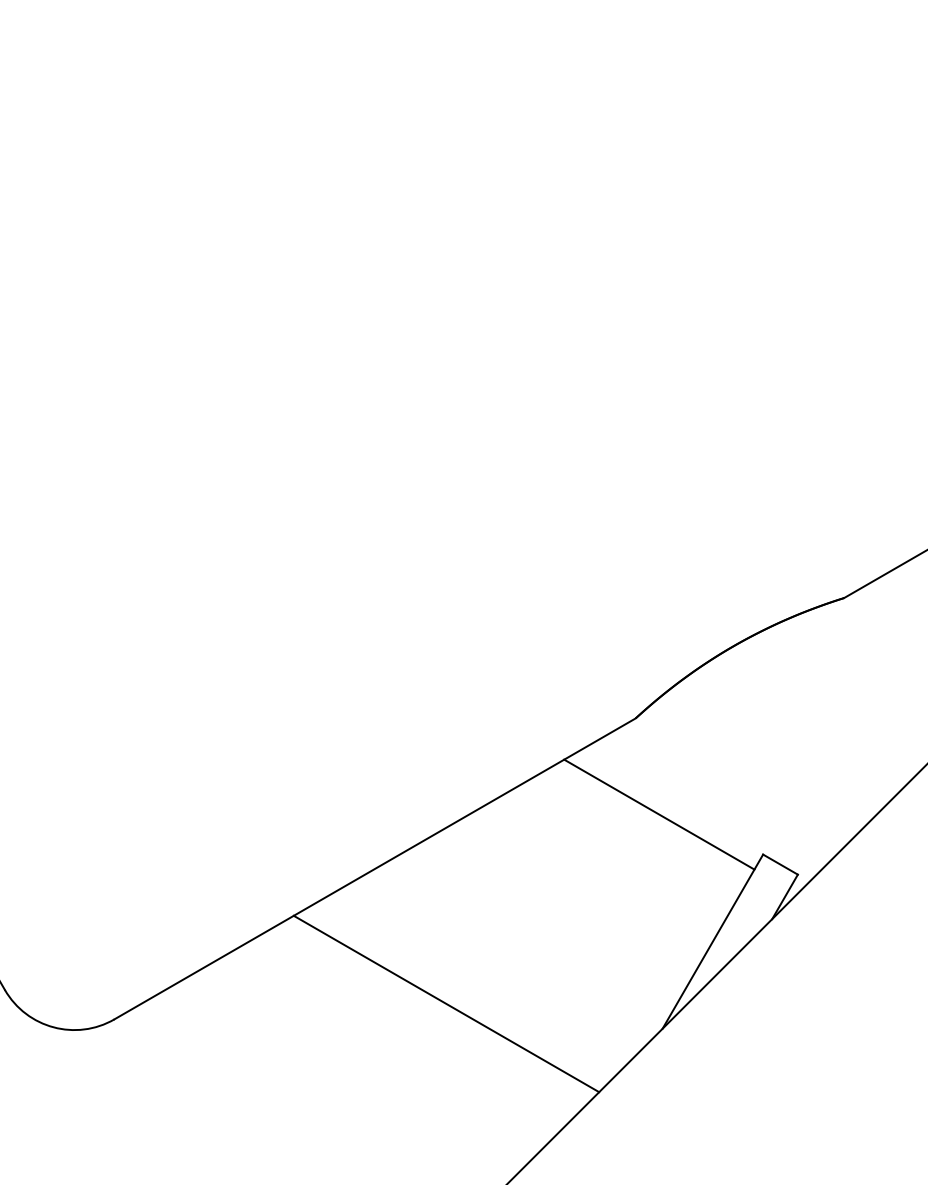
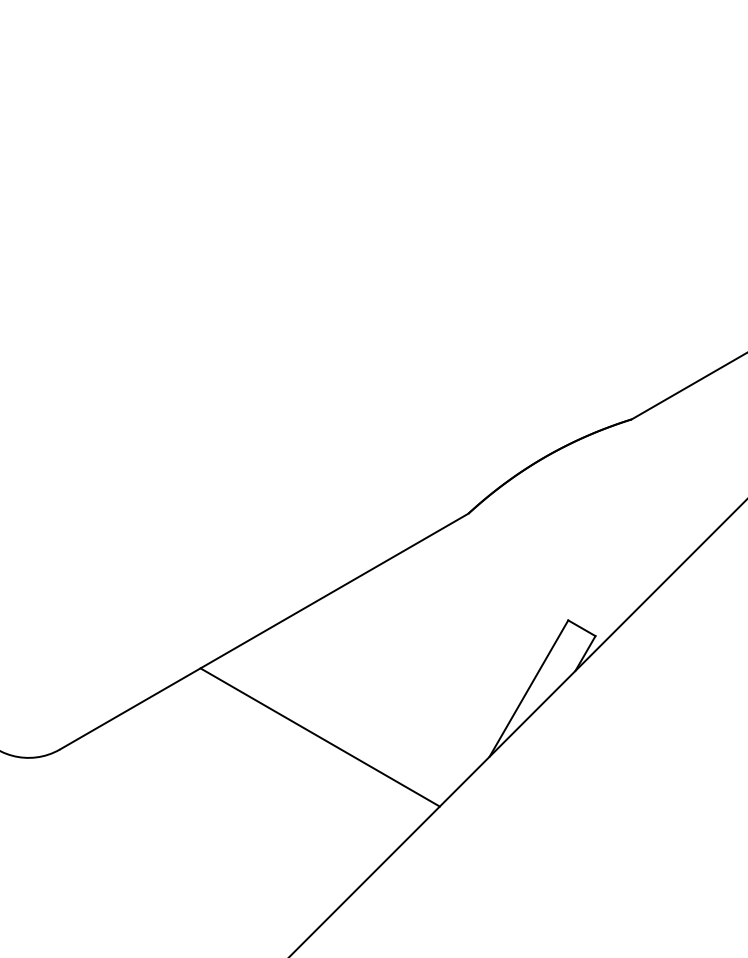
line: (658, 815) -> (486, 589), removed

